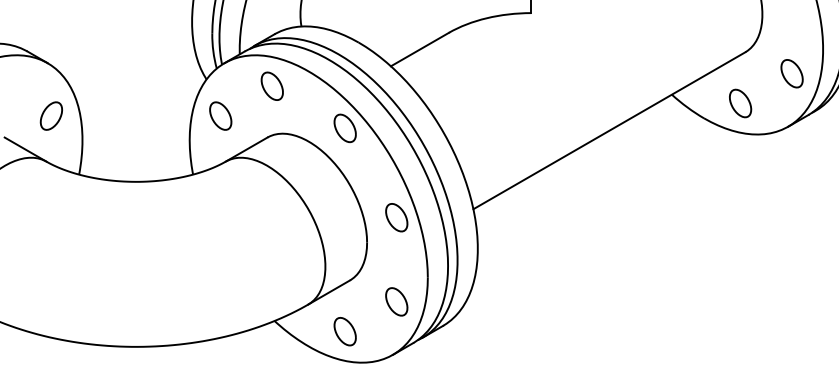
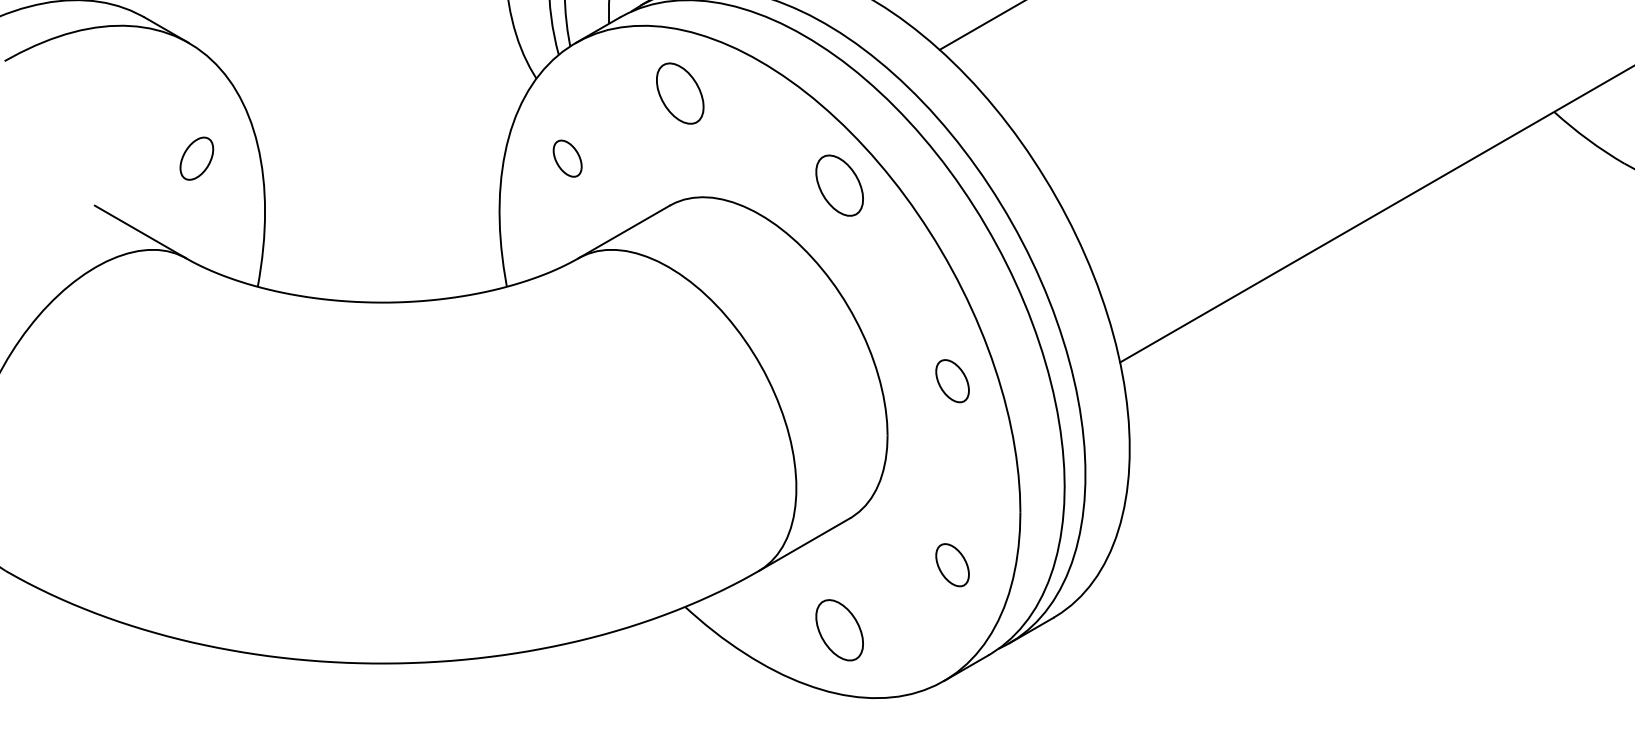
part: (50, 115) -> (195, 157), size x0.7
part: (220, 115) -> (566, 157), size x0.6
part: (396, 217) -> (951, 380), size x0.7
part: (396, 301) -> (951, 564), size x0.7

